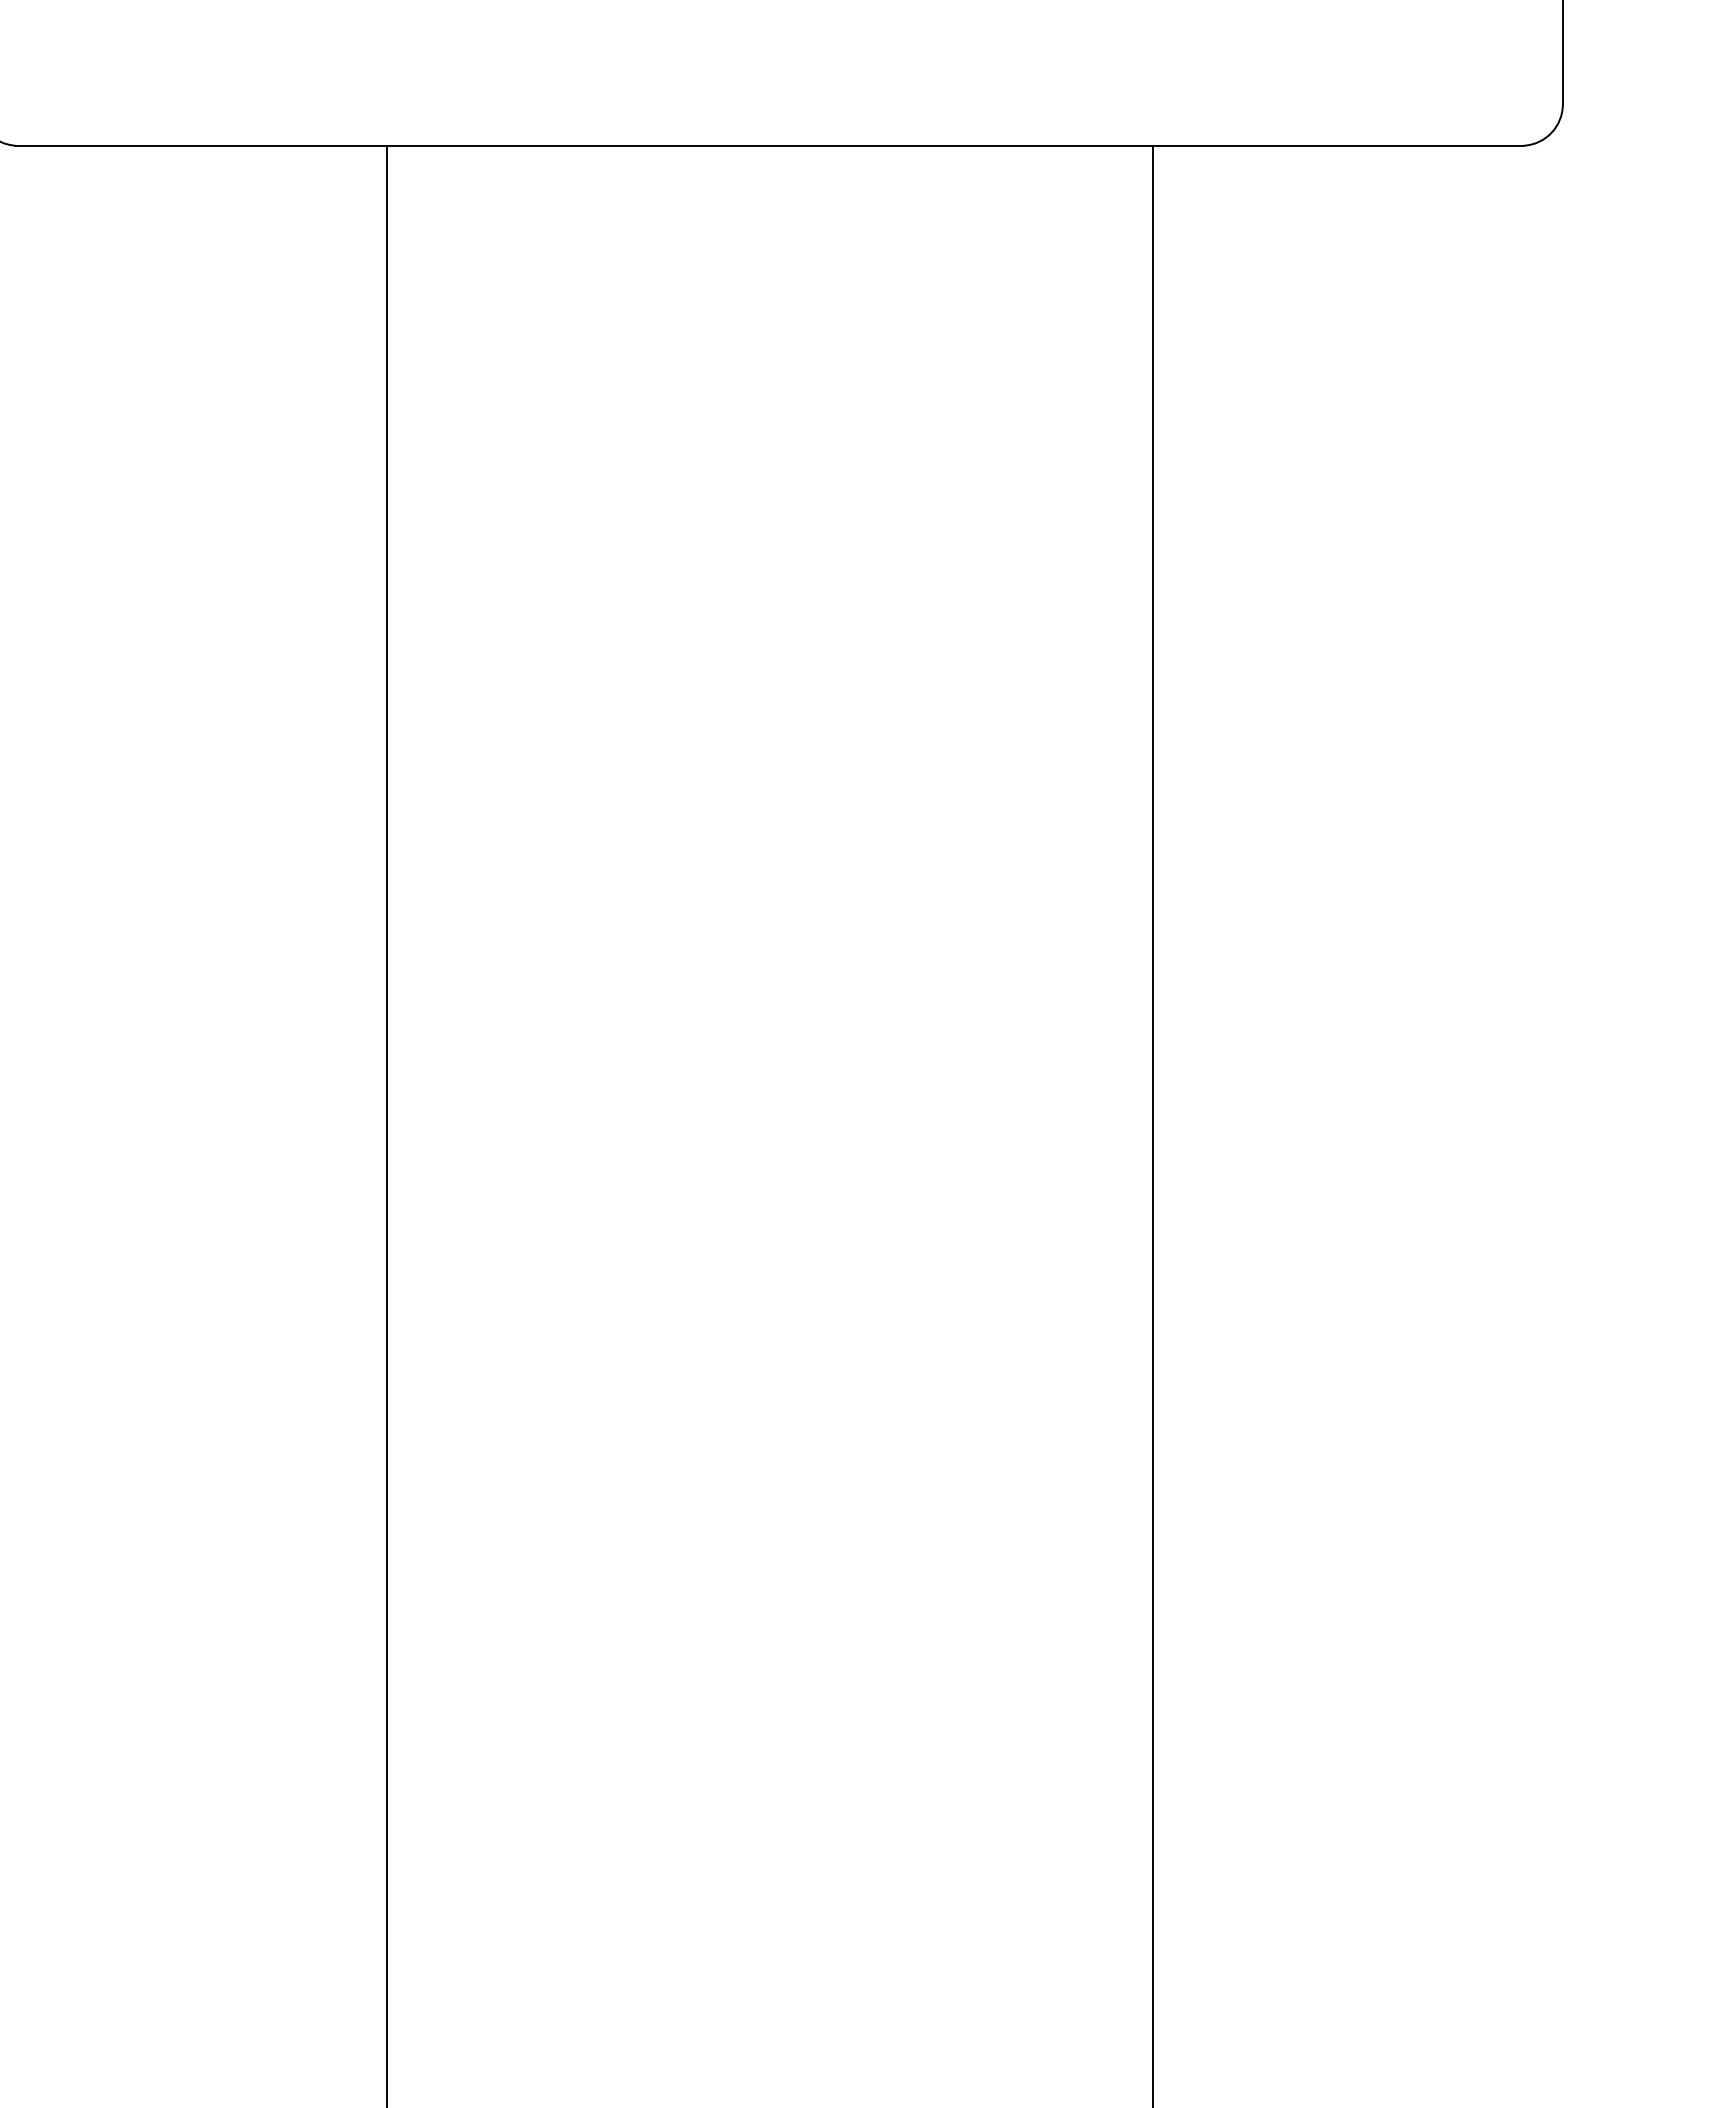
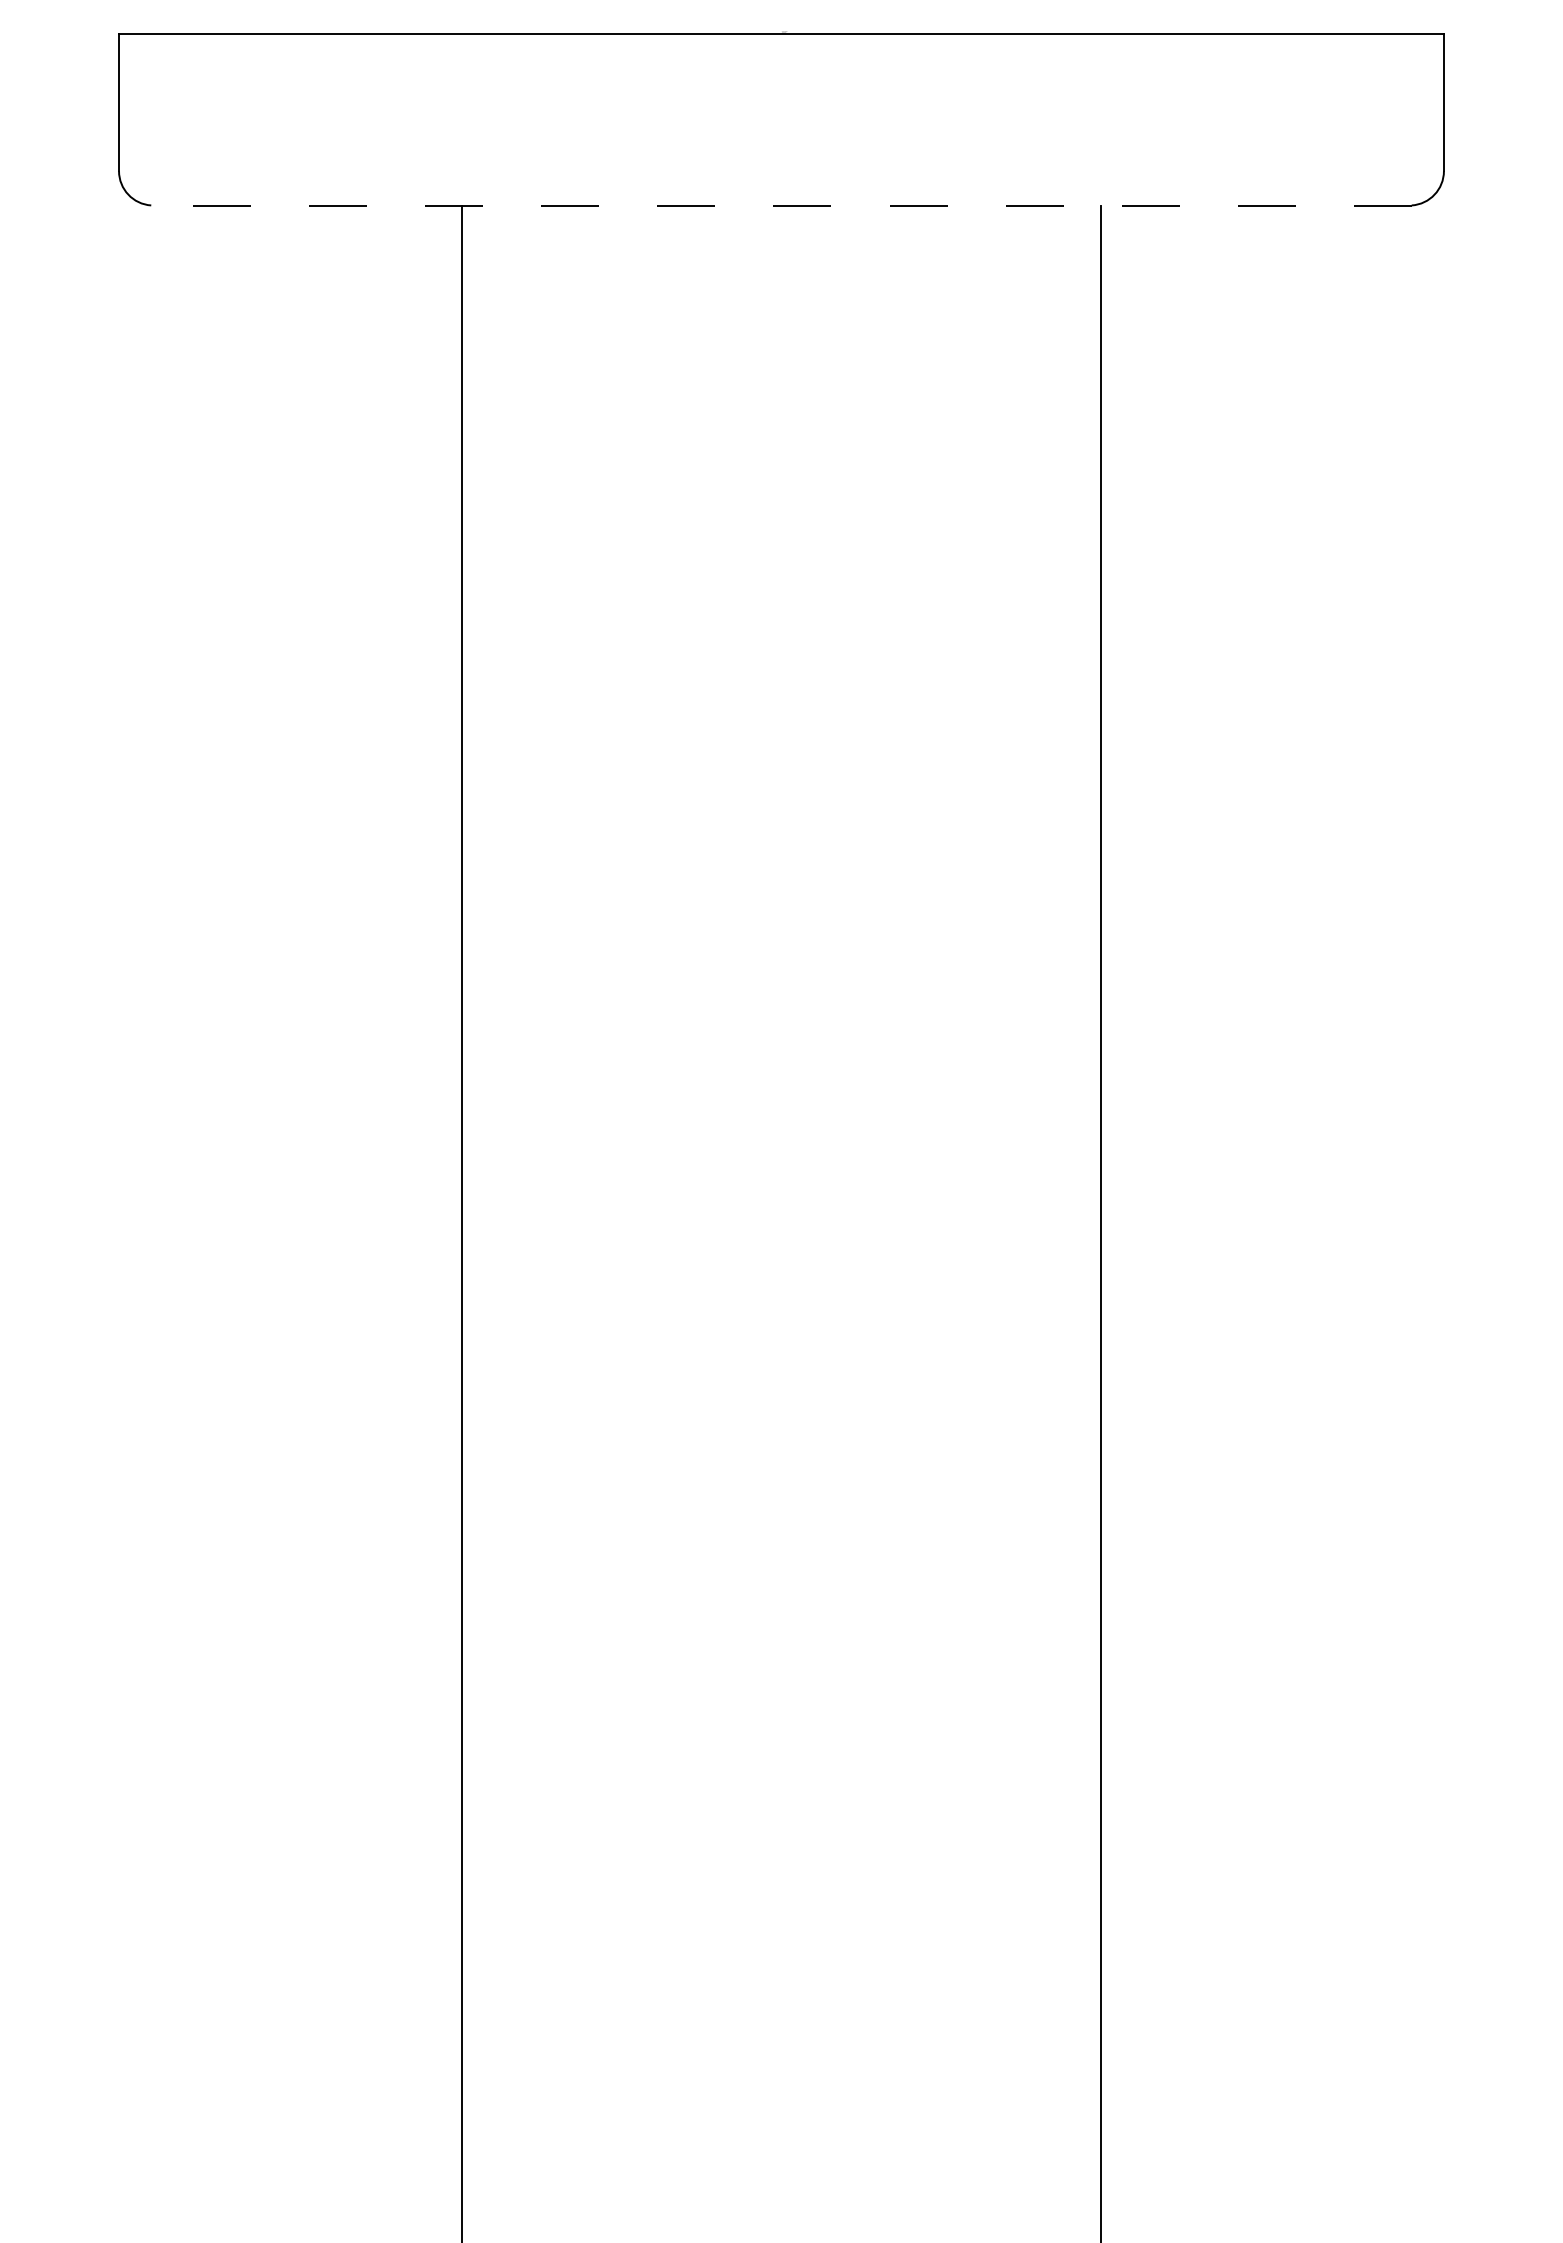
line: (768, 145) -> (780, 205), solid -> dashed

